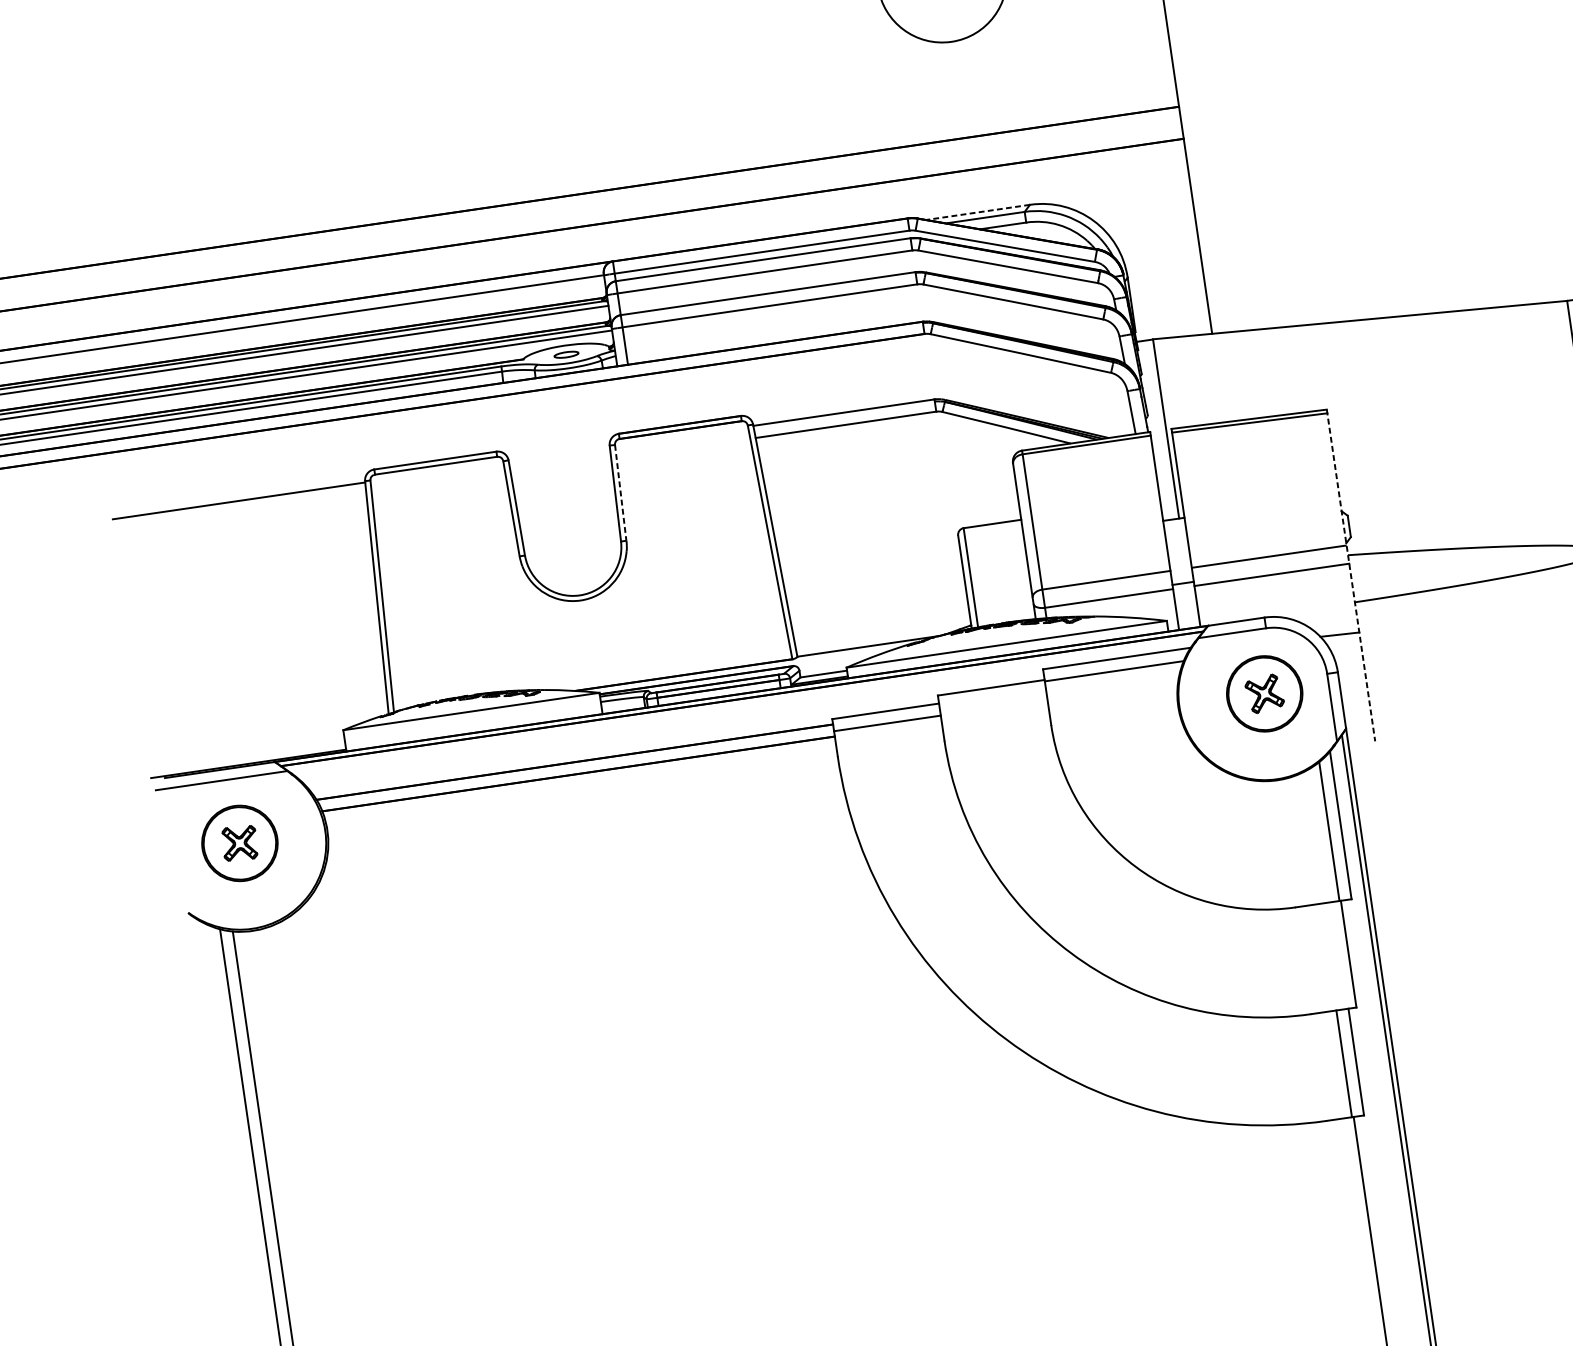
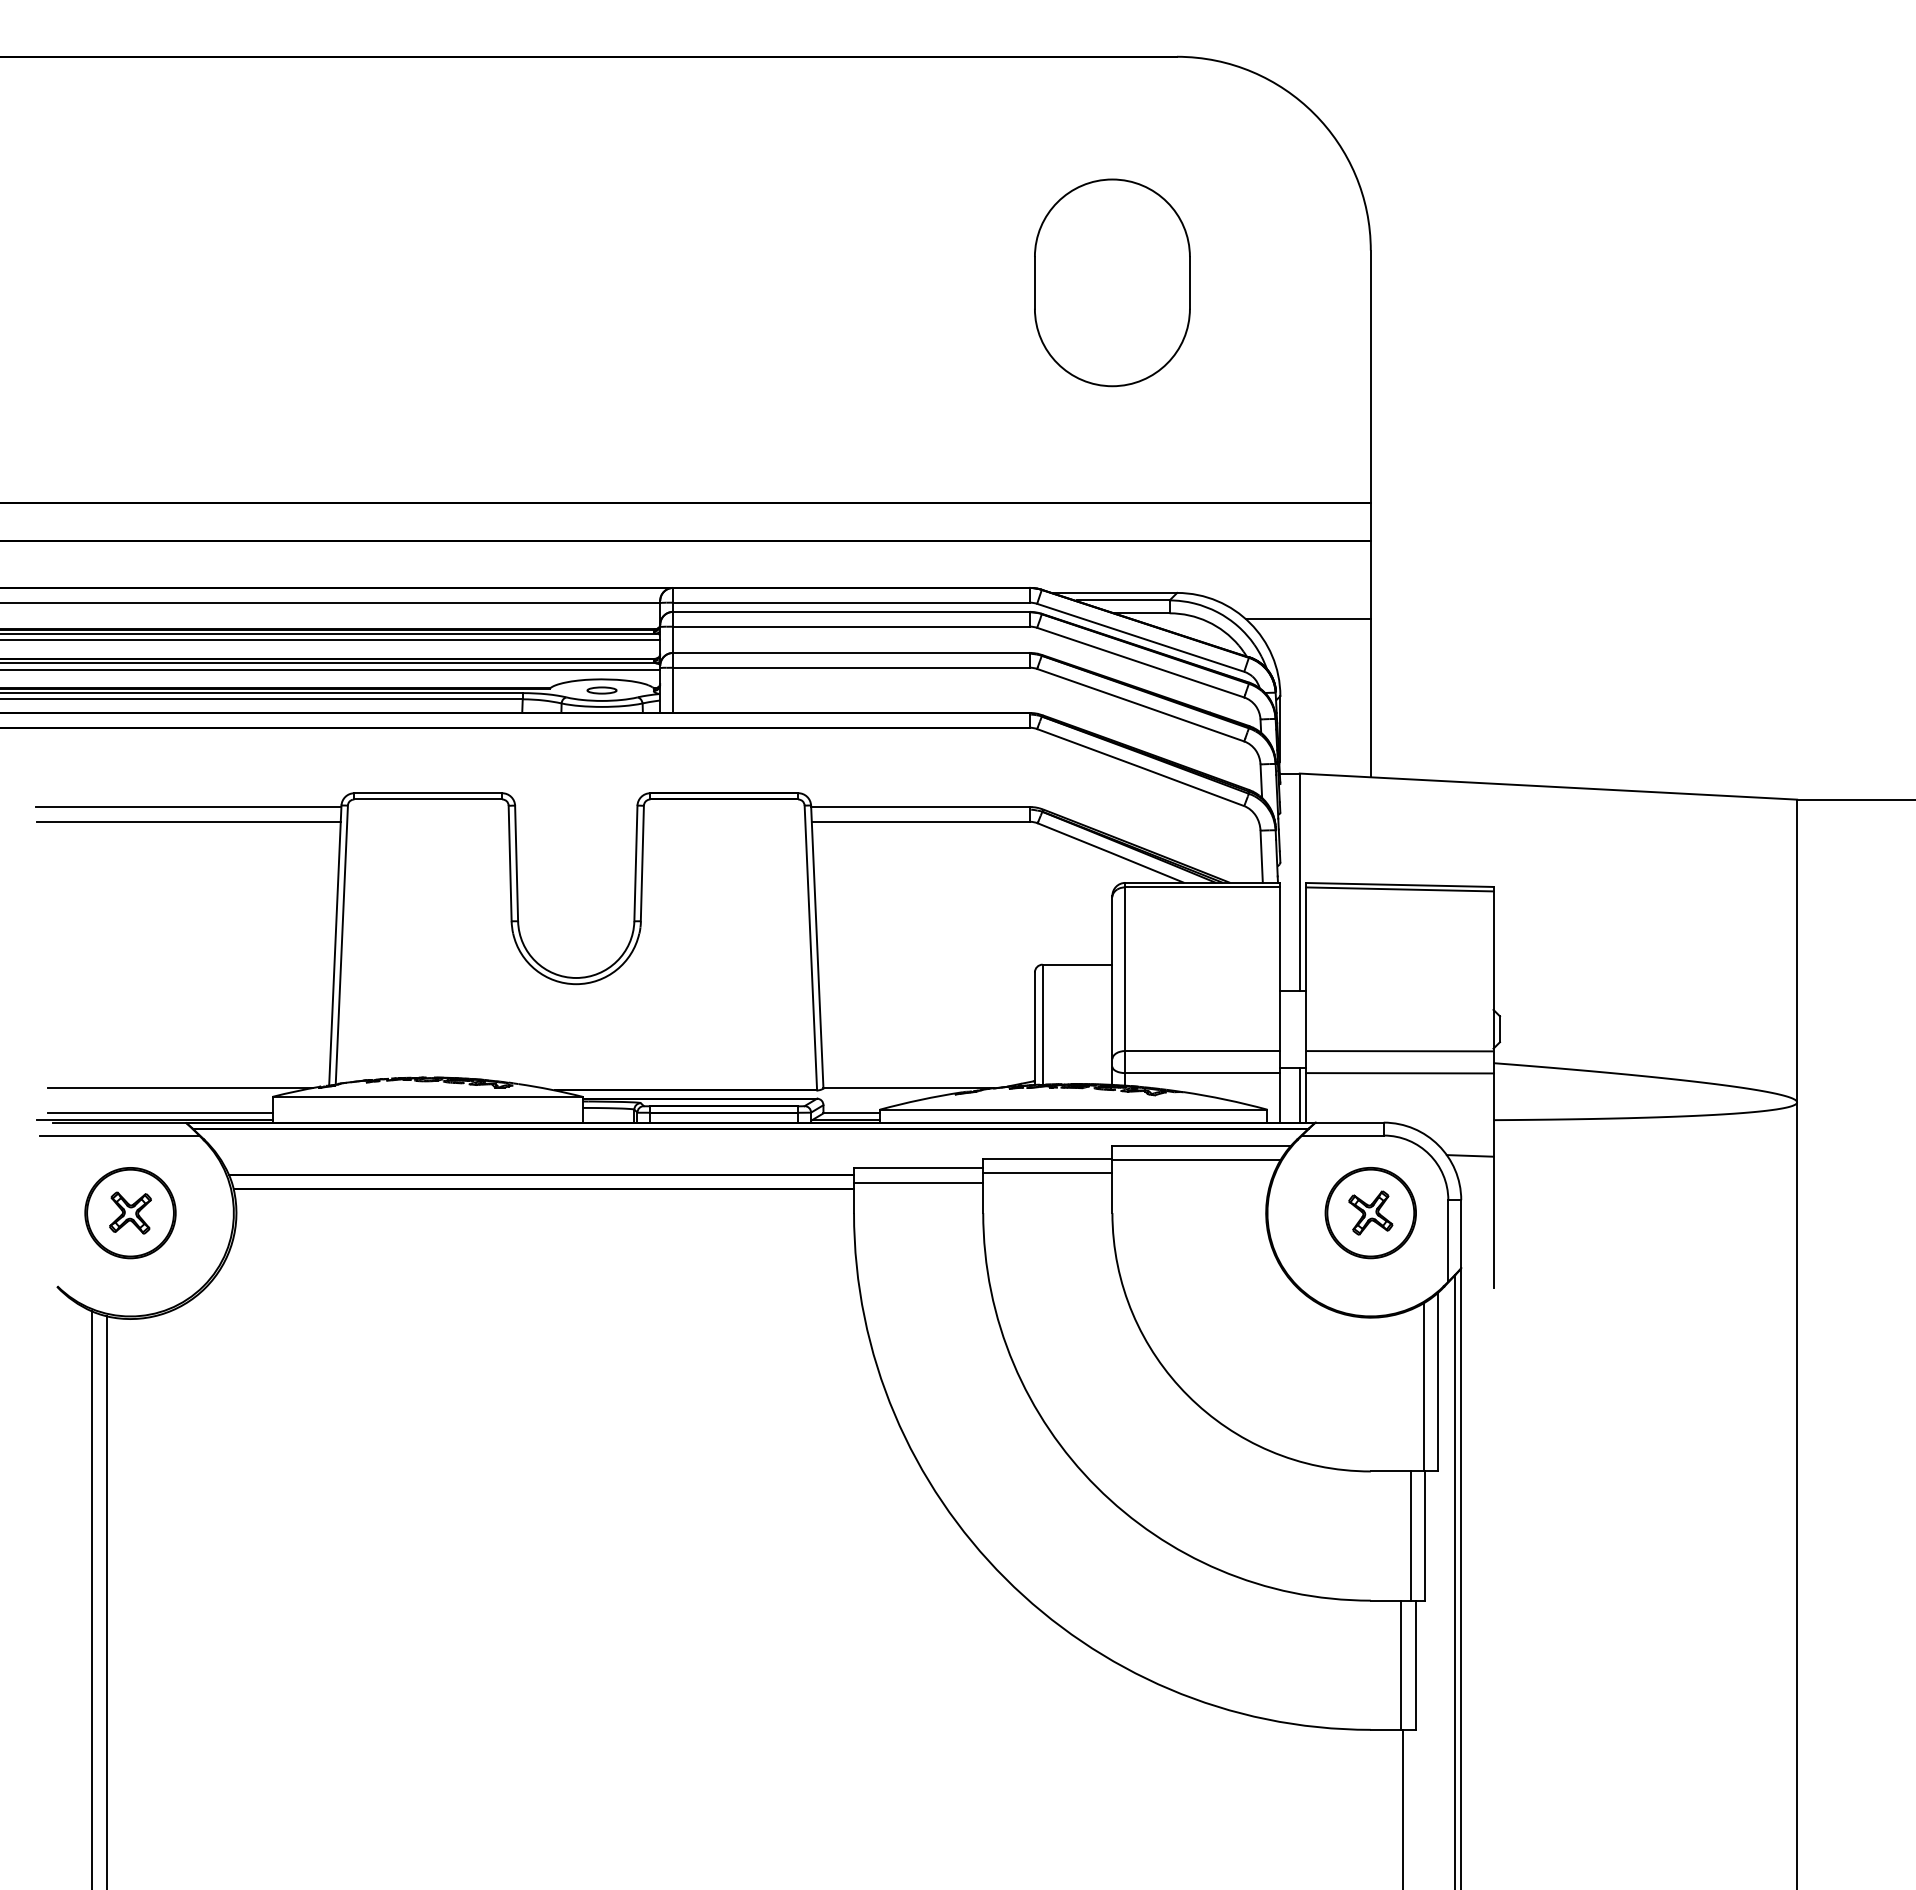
line: (1140, 210) -> (1307, 618), added
line: (978, 212) -> (1114, 592), dashed -> solid
line: (620, 492) -> (642, 863), dashed -> solid
line: (240, 512) -> (188, 821), added
line: (1350, 575) -> (1493, 1087), dashed -> solid
line: (1191, 605) -> (1299, 1095), added
line: (992, 700) -> (1047, 1173), added
line: (266, 734) -> (180, 1088), added
line: (252, 757) -> (160, 1113), added
line: (1336, 955) -> (1410, 1535), added

